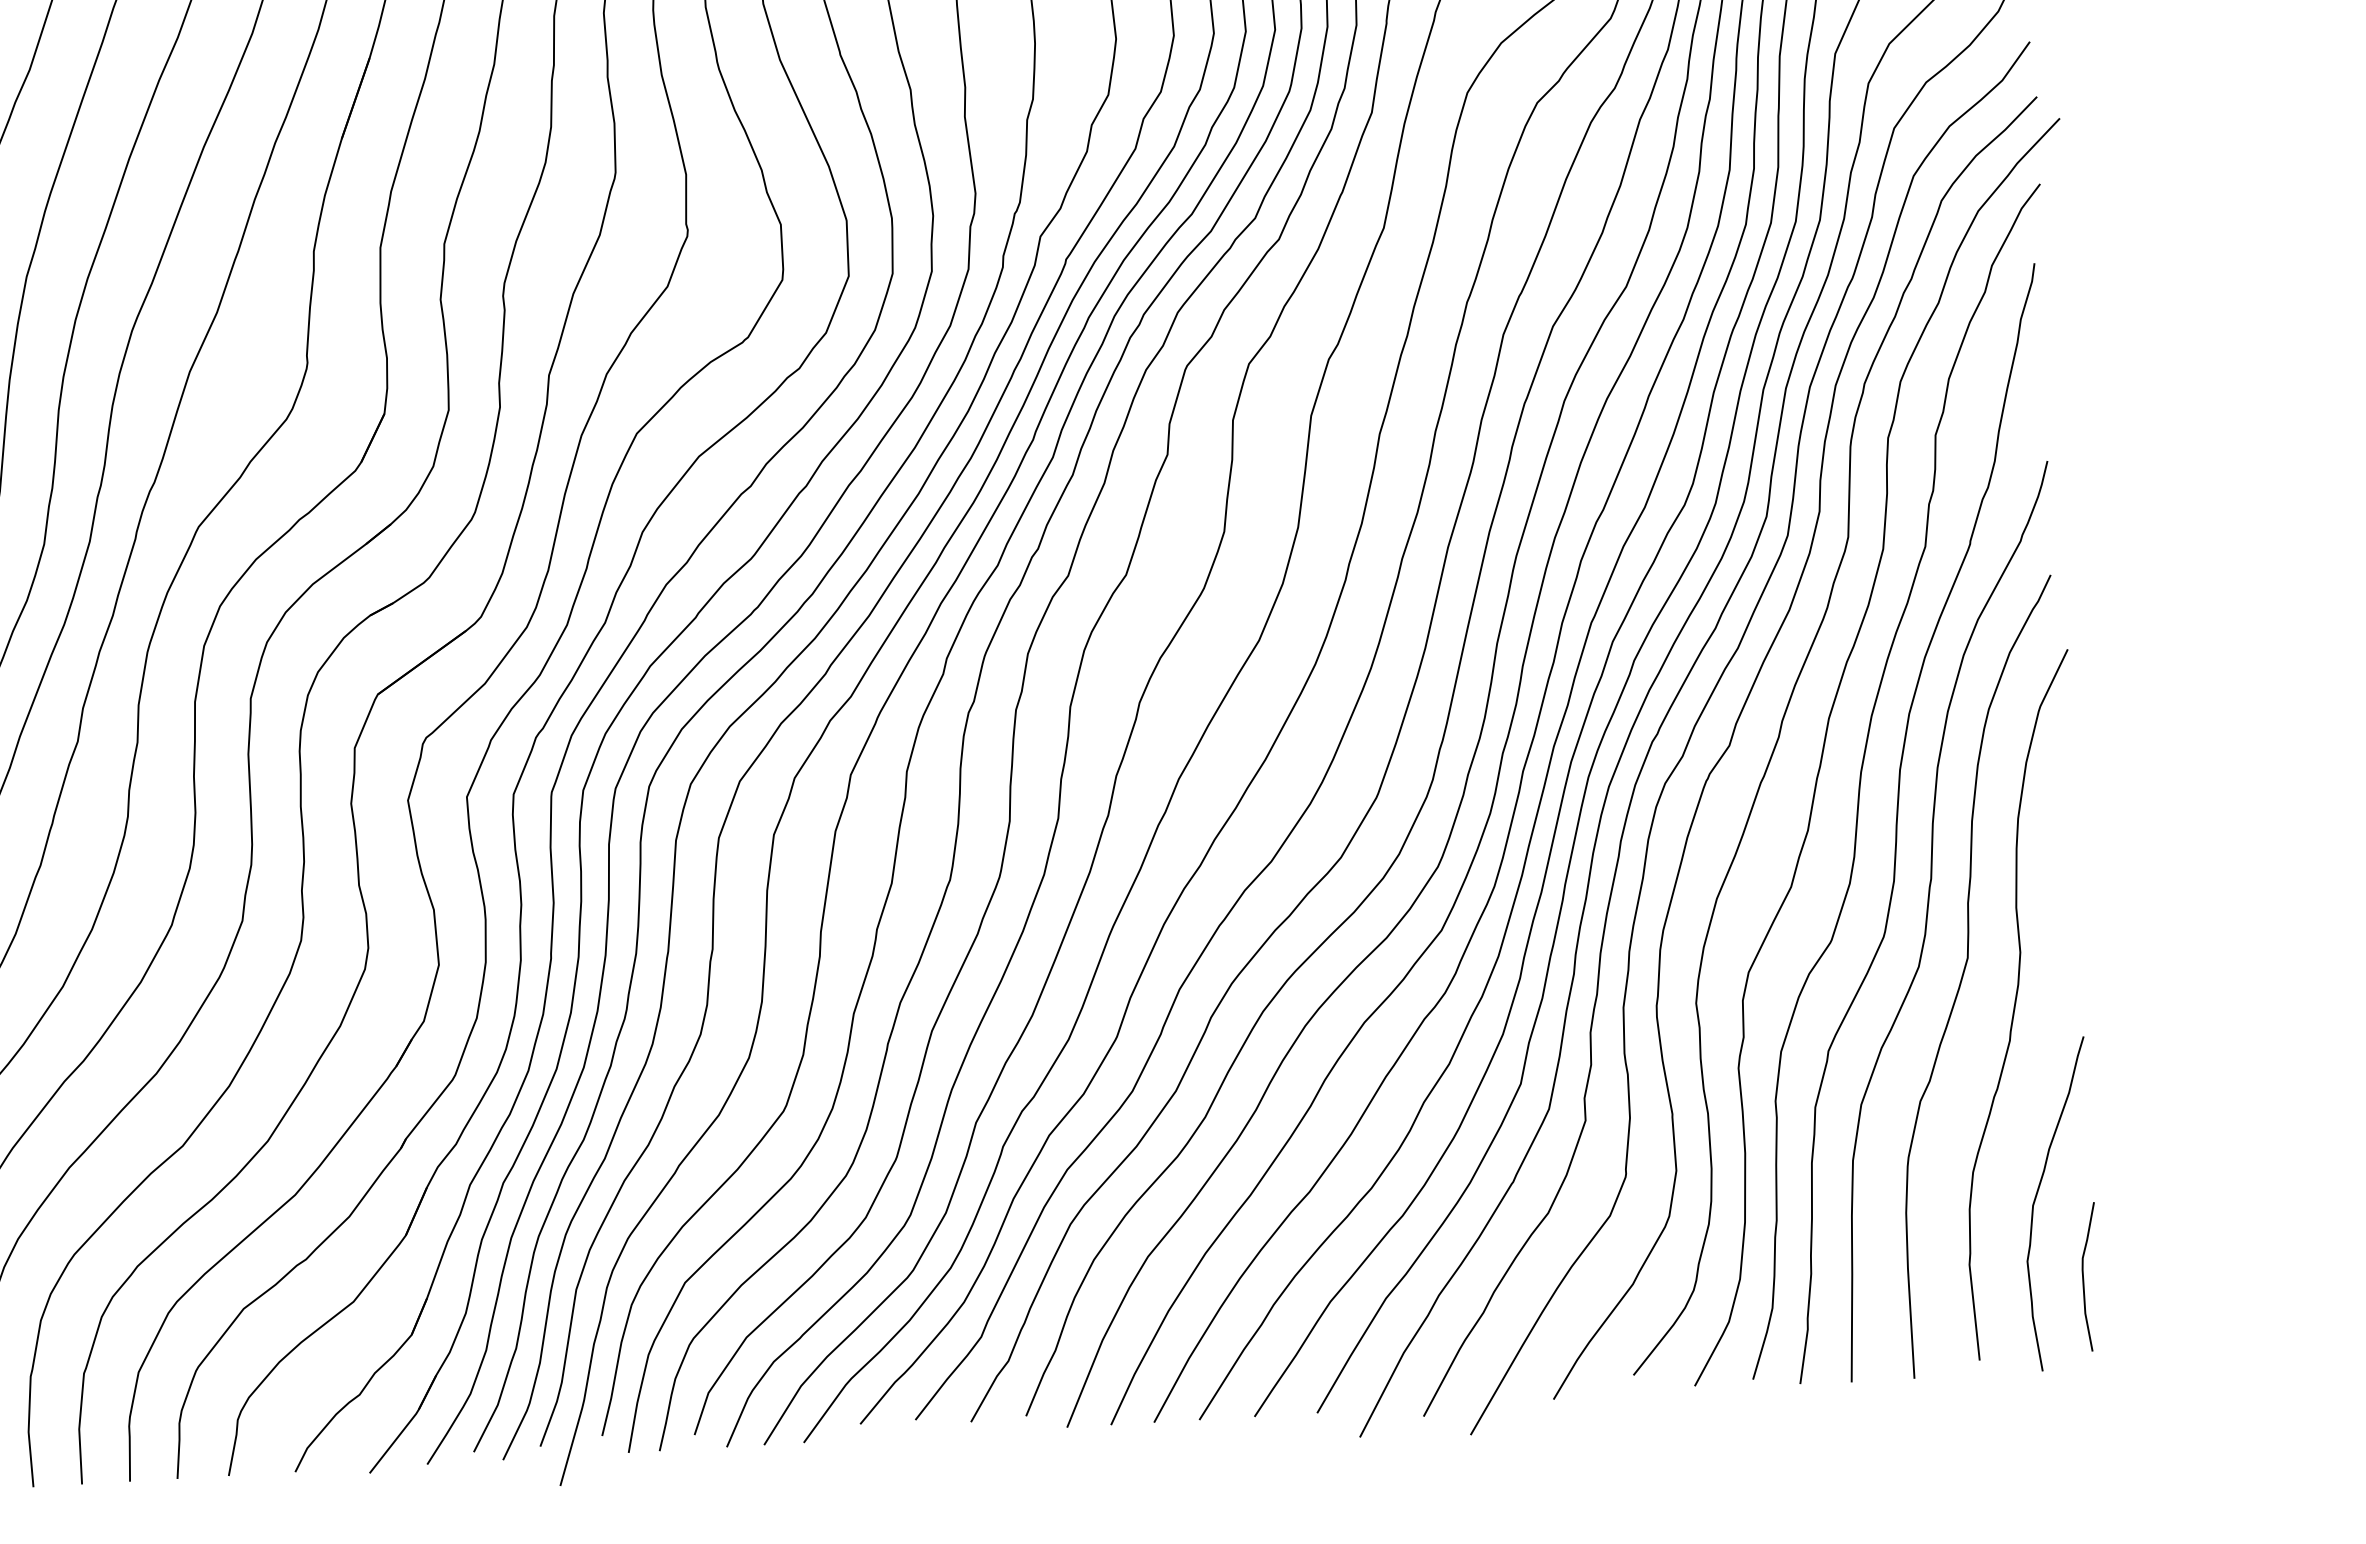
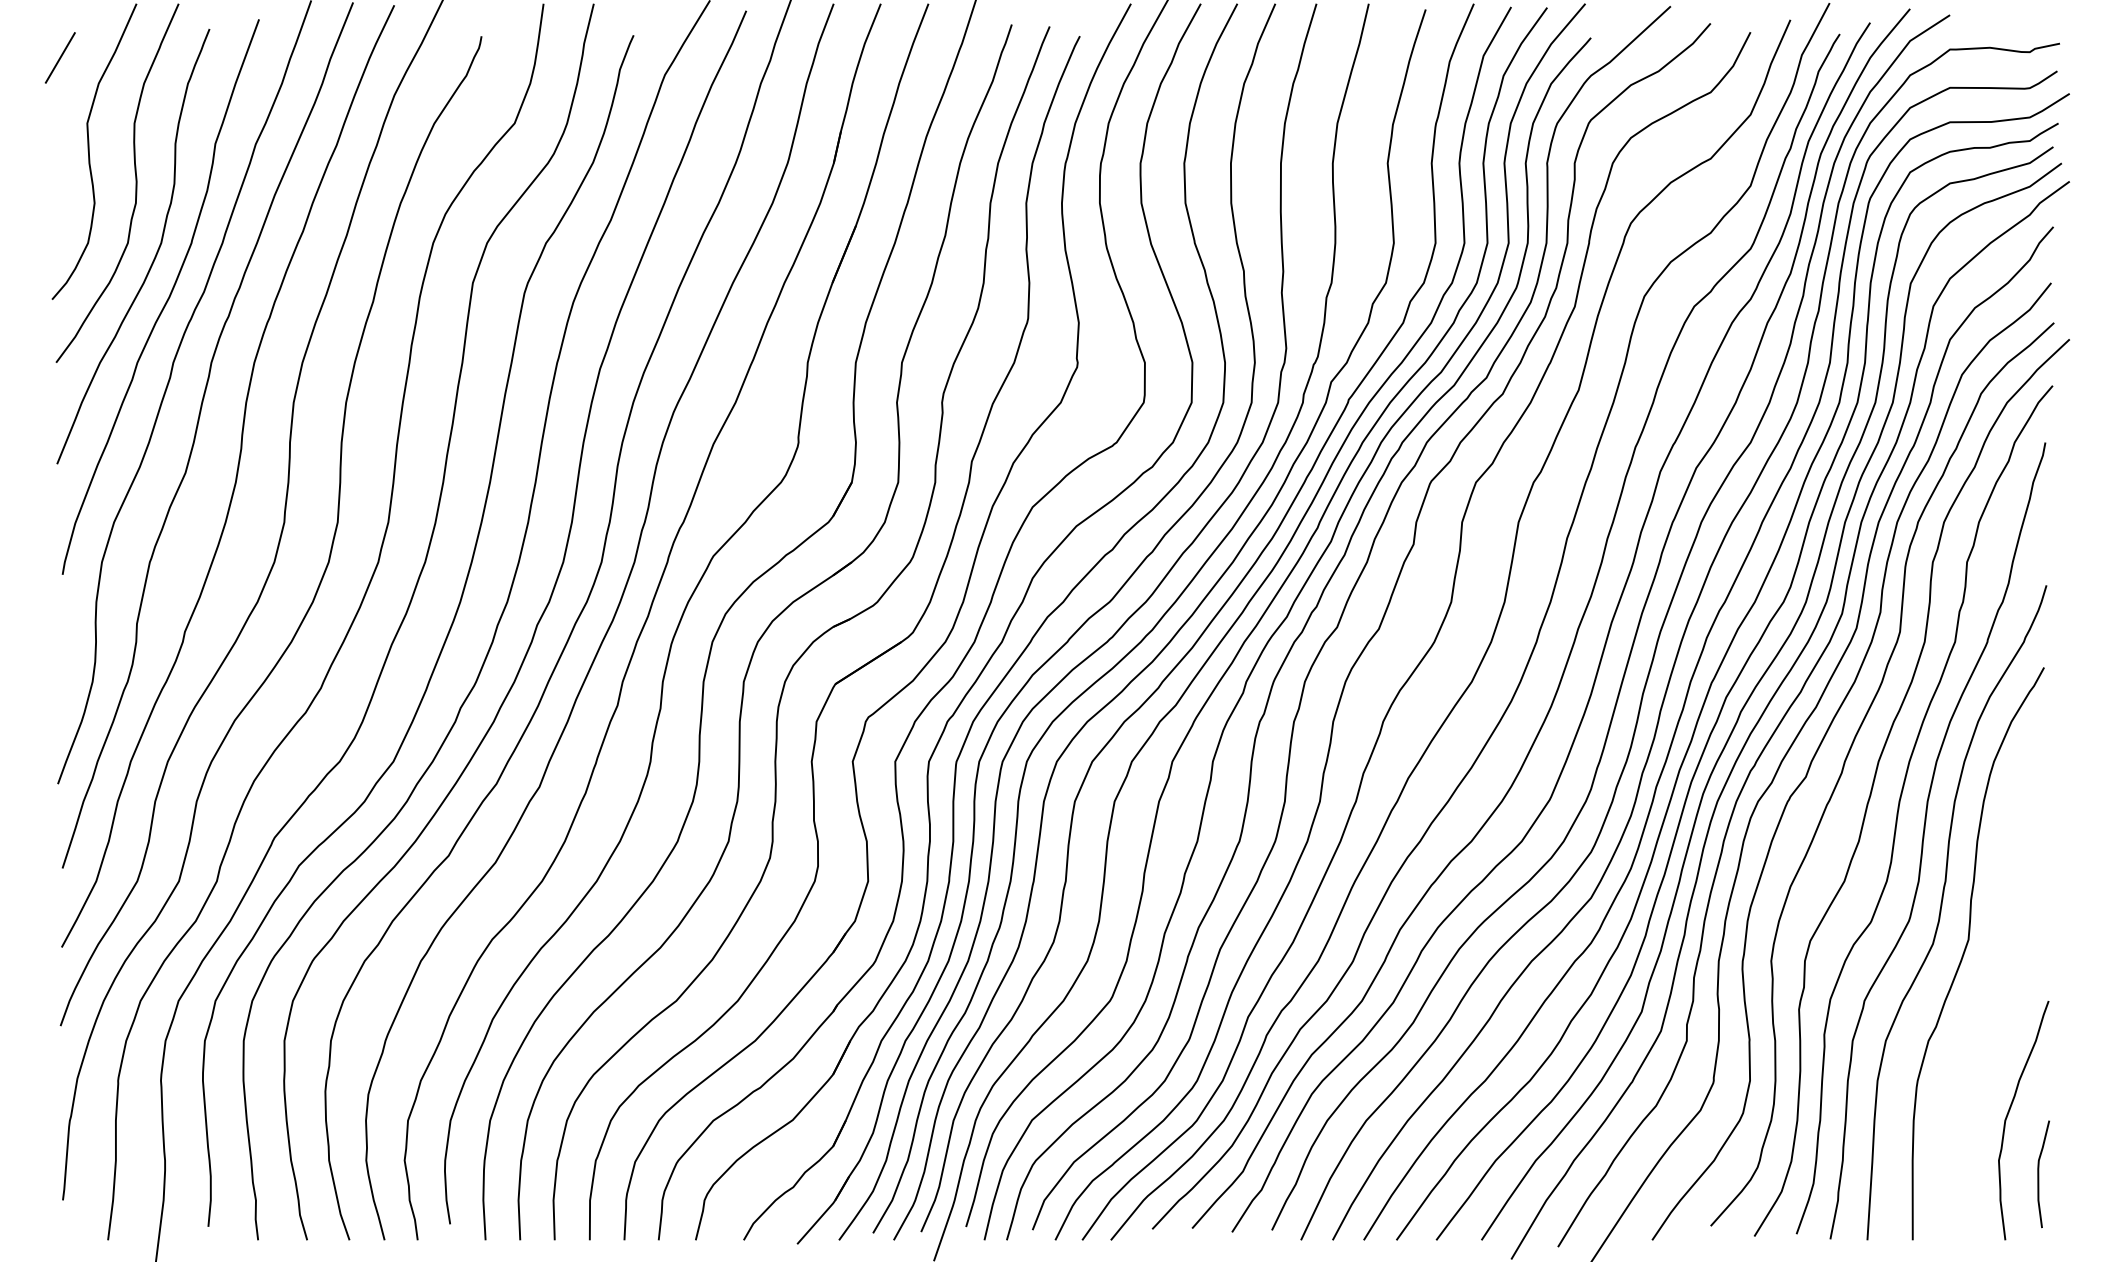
curve: (2016, 1004) -> (2001, 975), removed

